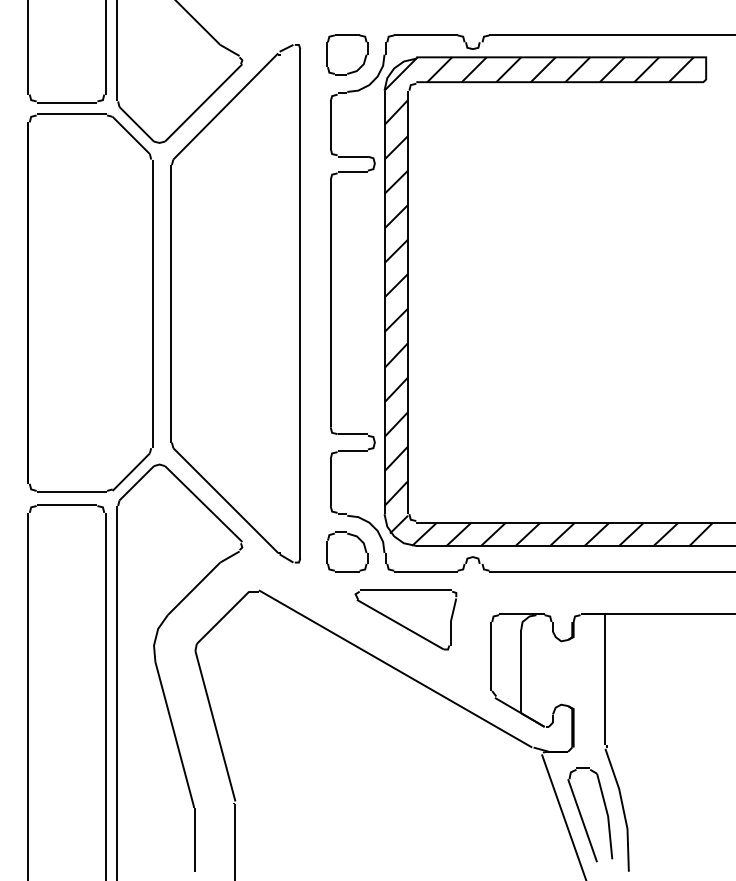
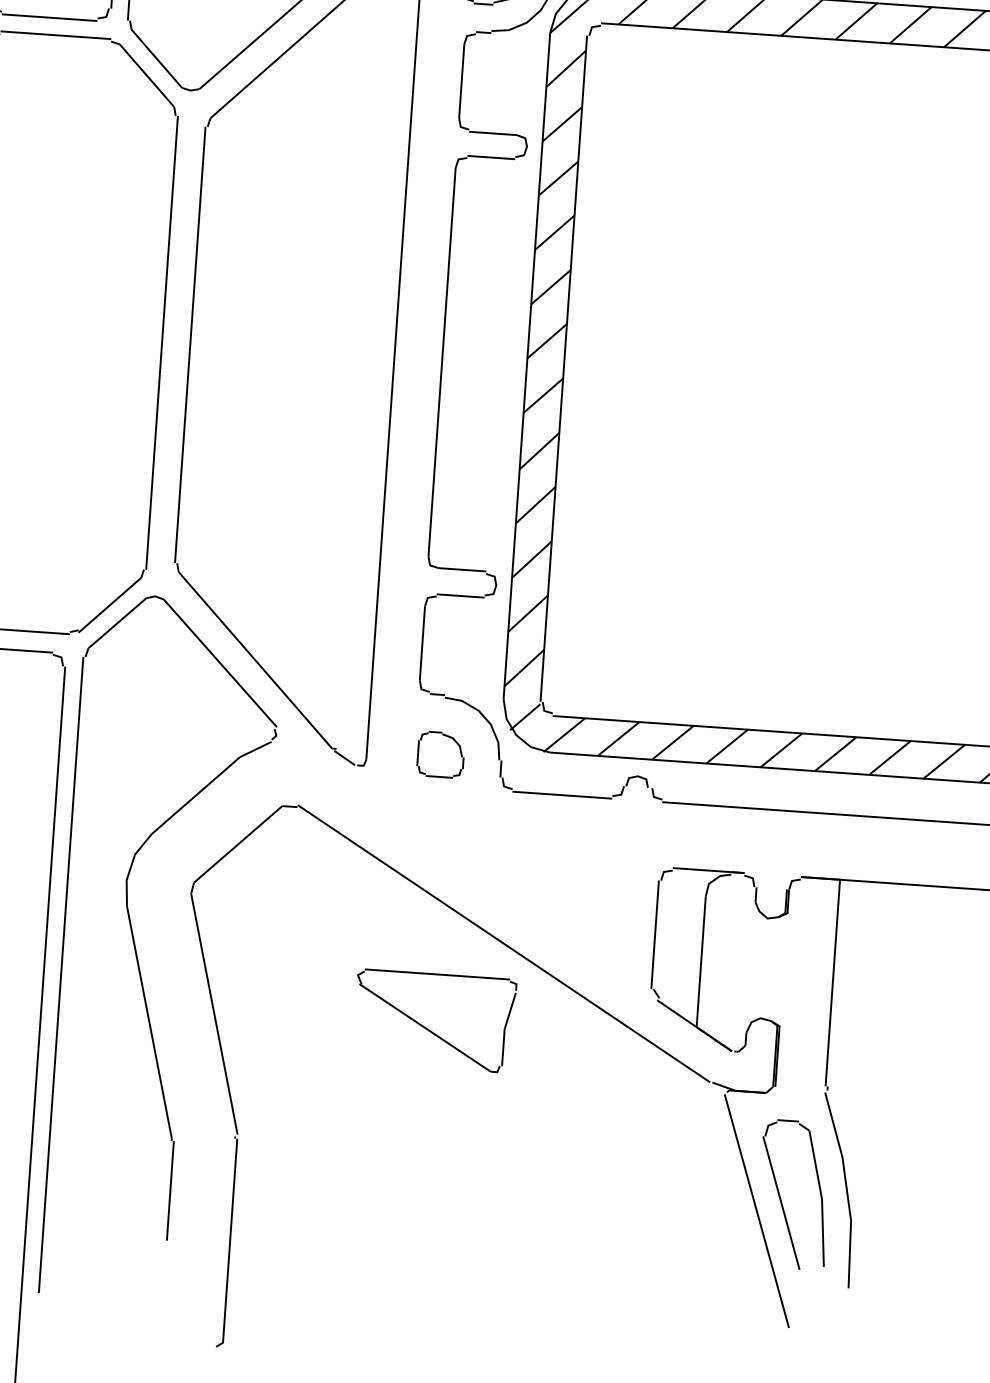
part: (347, 551) -> (441, 753), size x0.7
part: (405, 619) -> (433, 1020), moved

